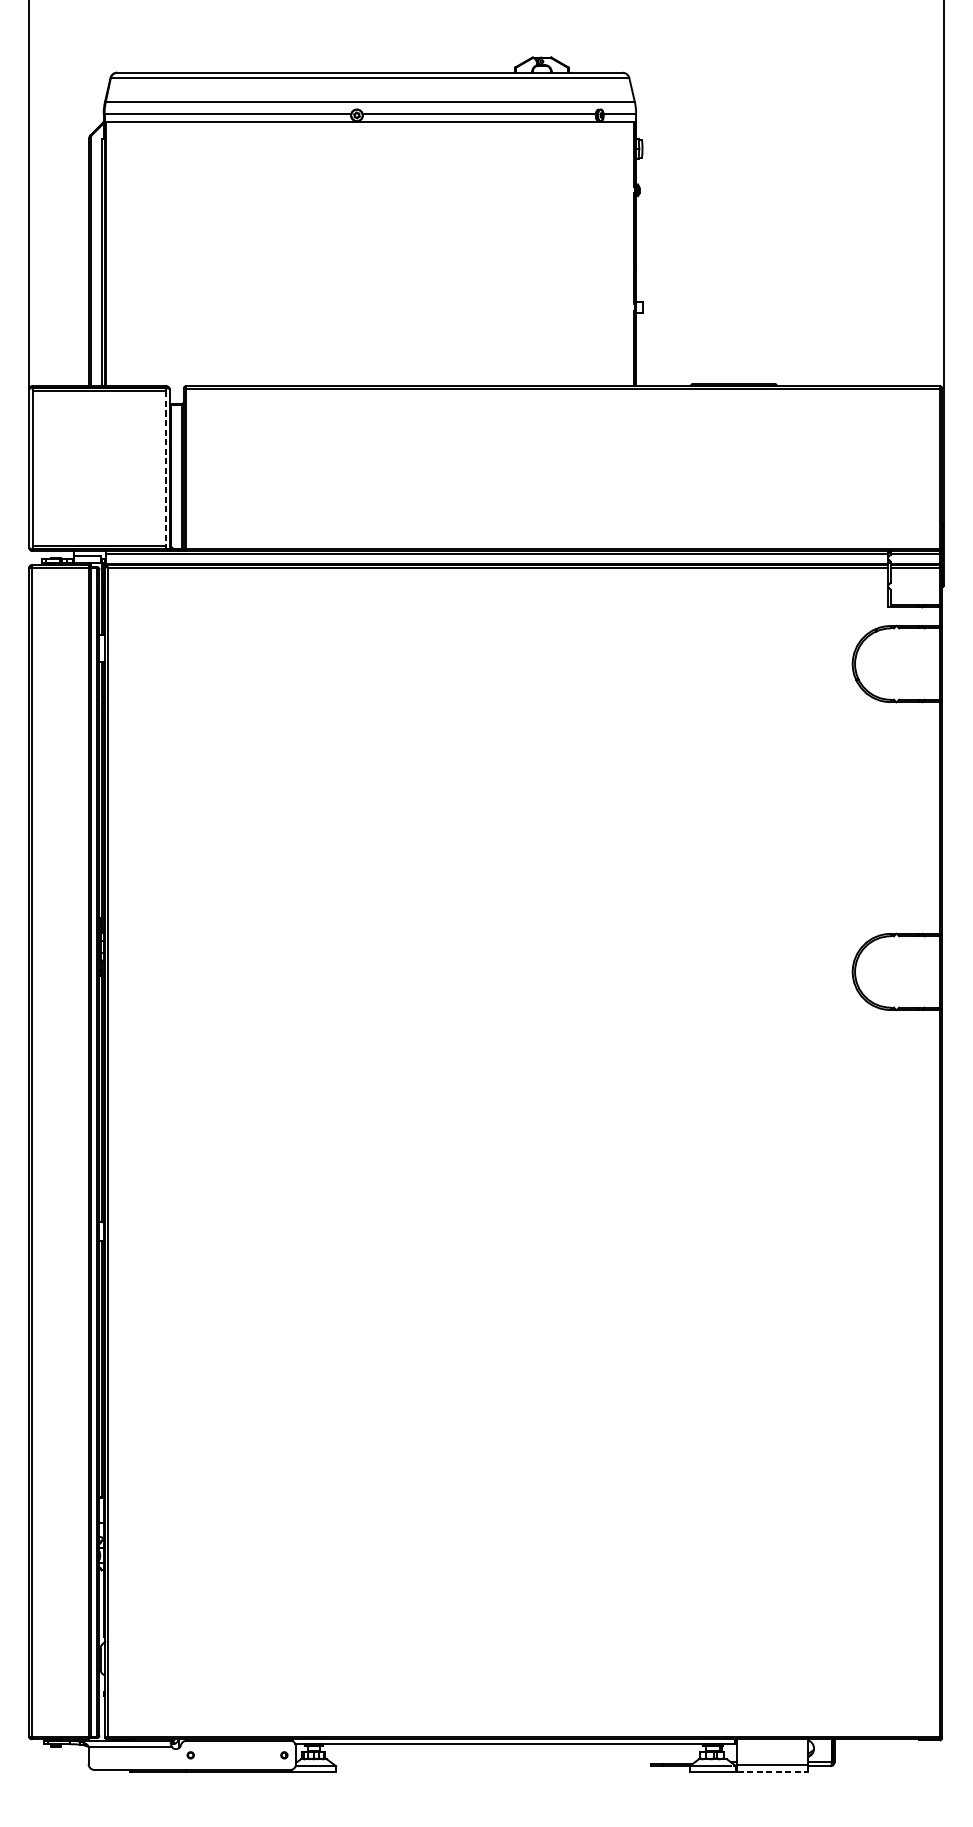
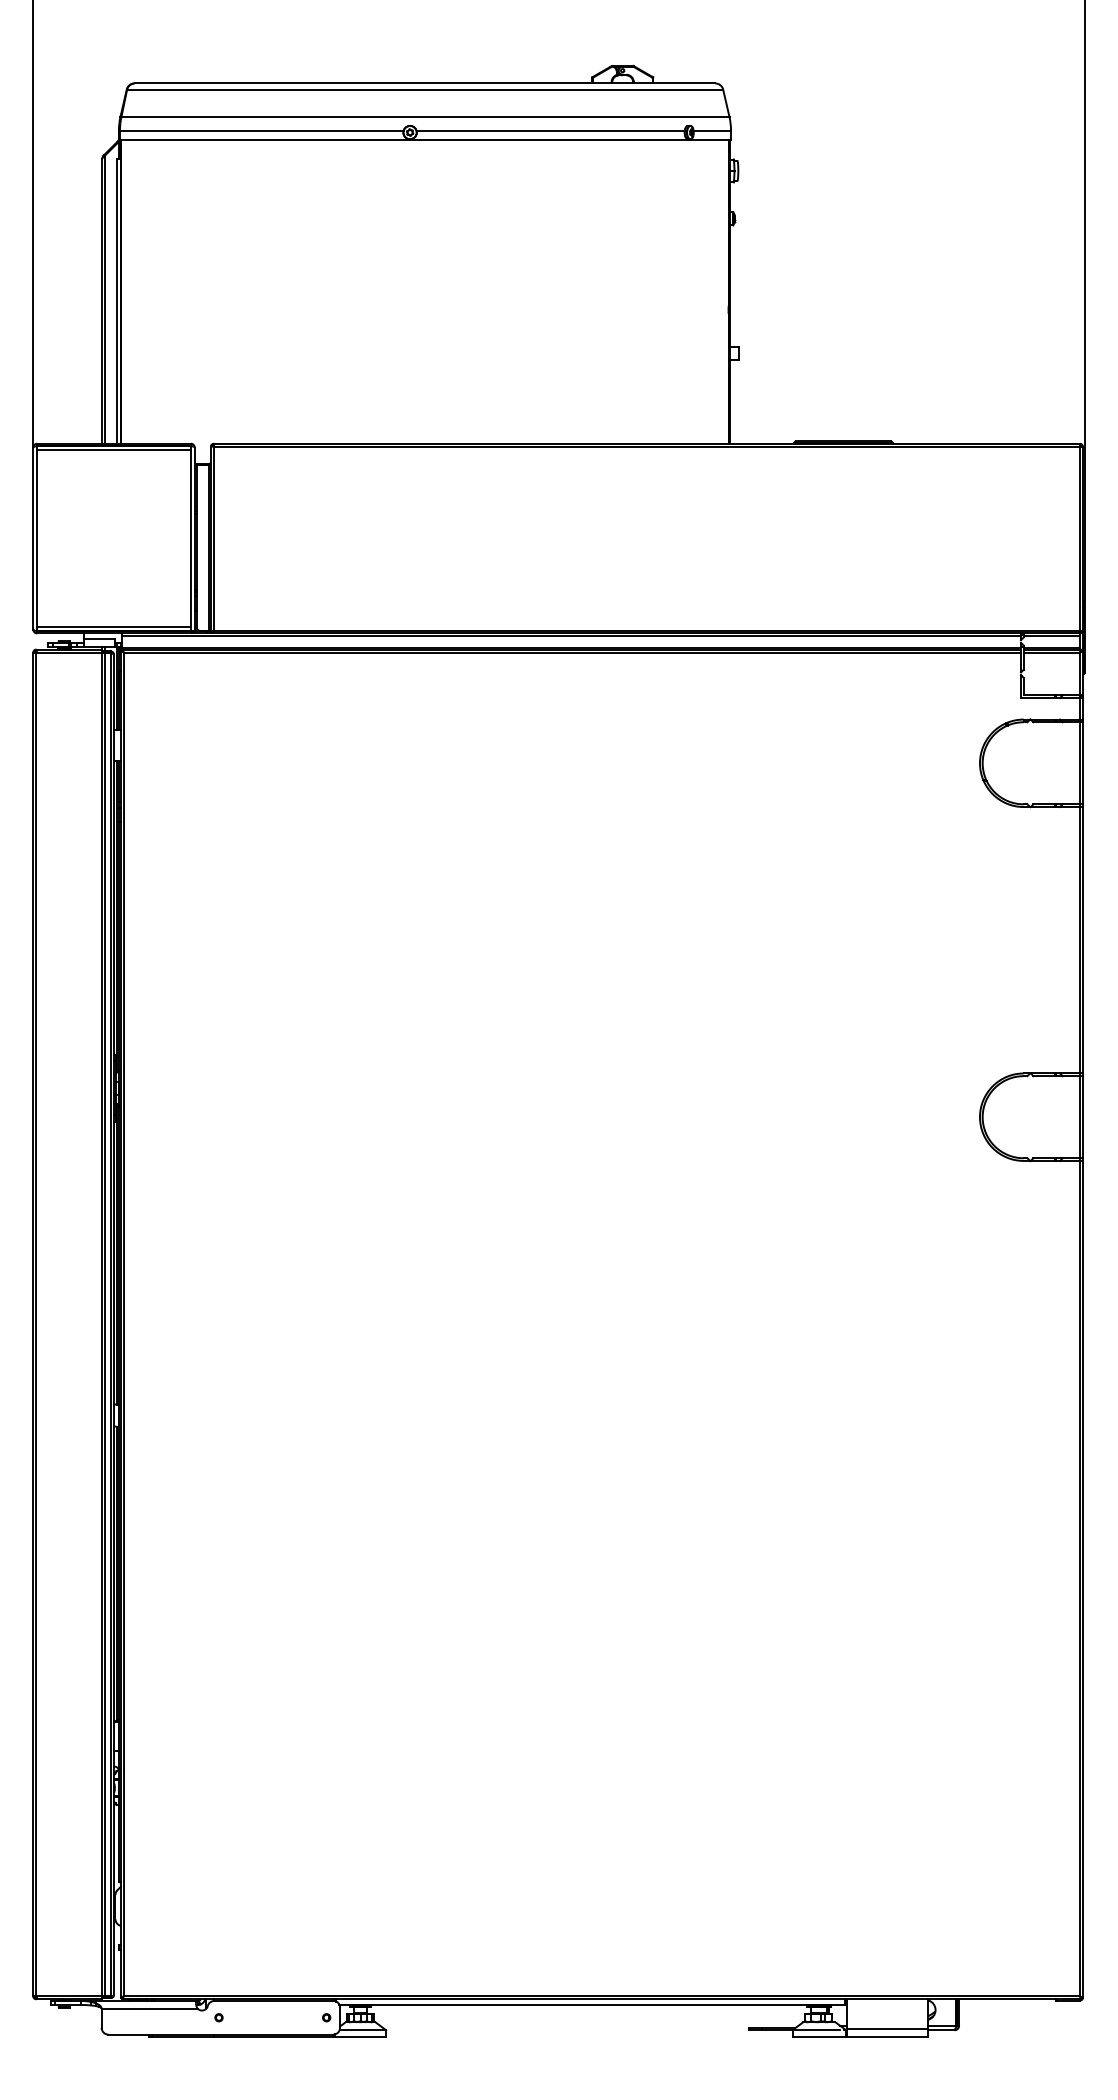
line: (165, 468) -> (190, 538), dashed -> solid
line: (773, 1772) -> (888, 2037), dashed -> solid

